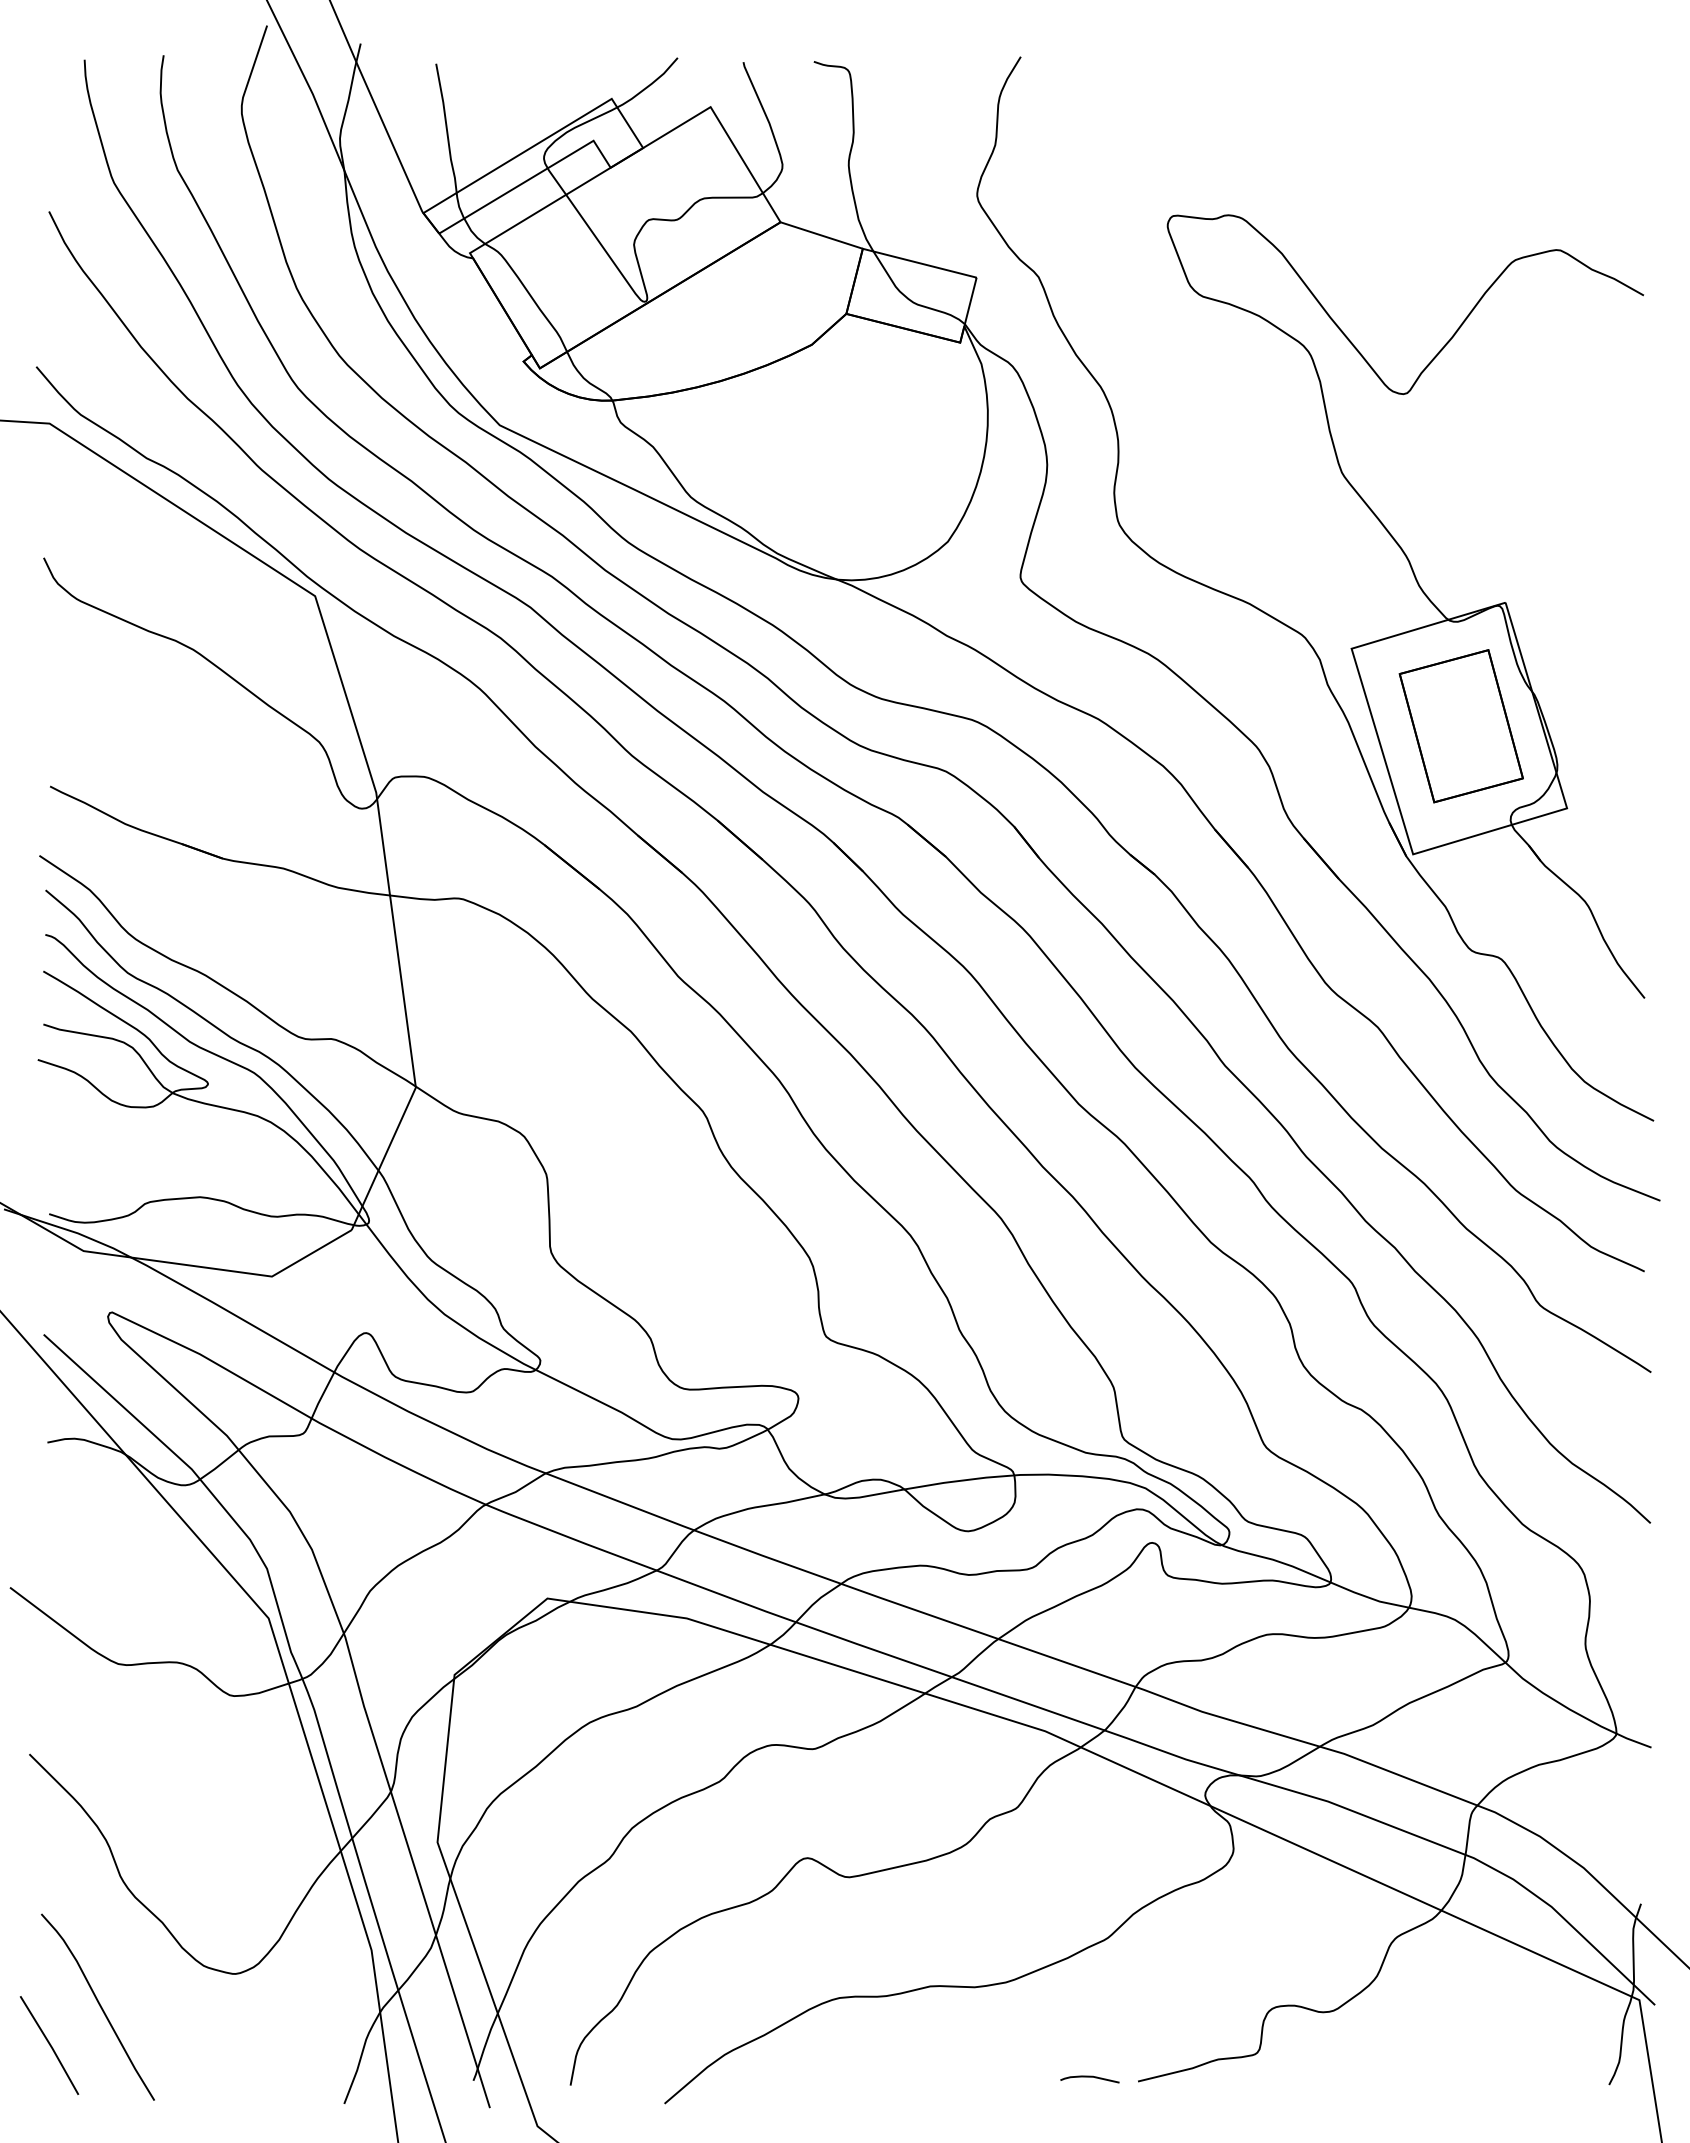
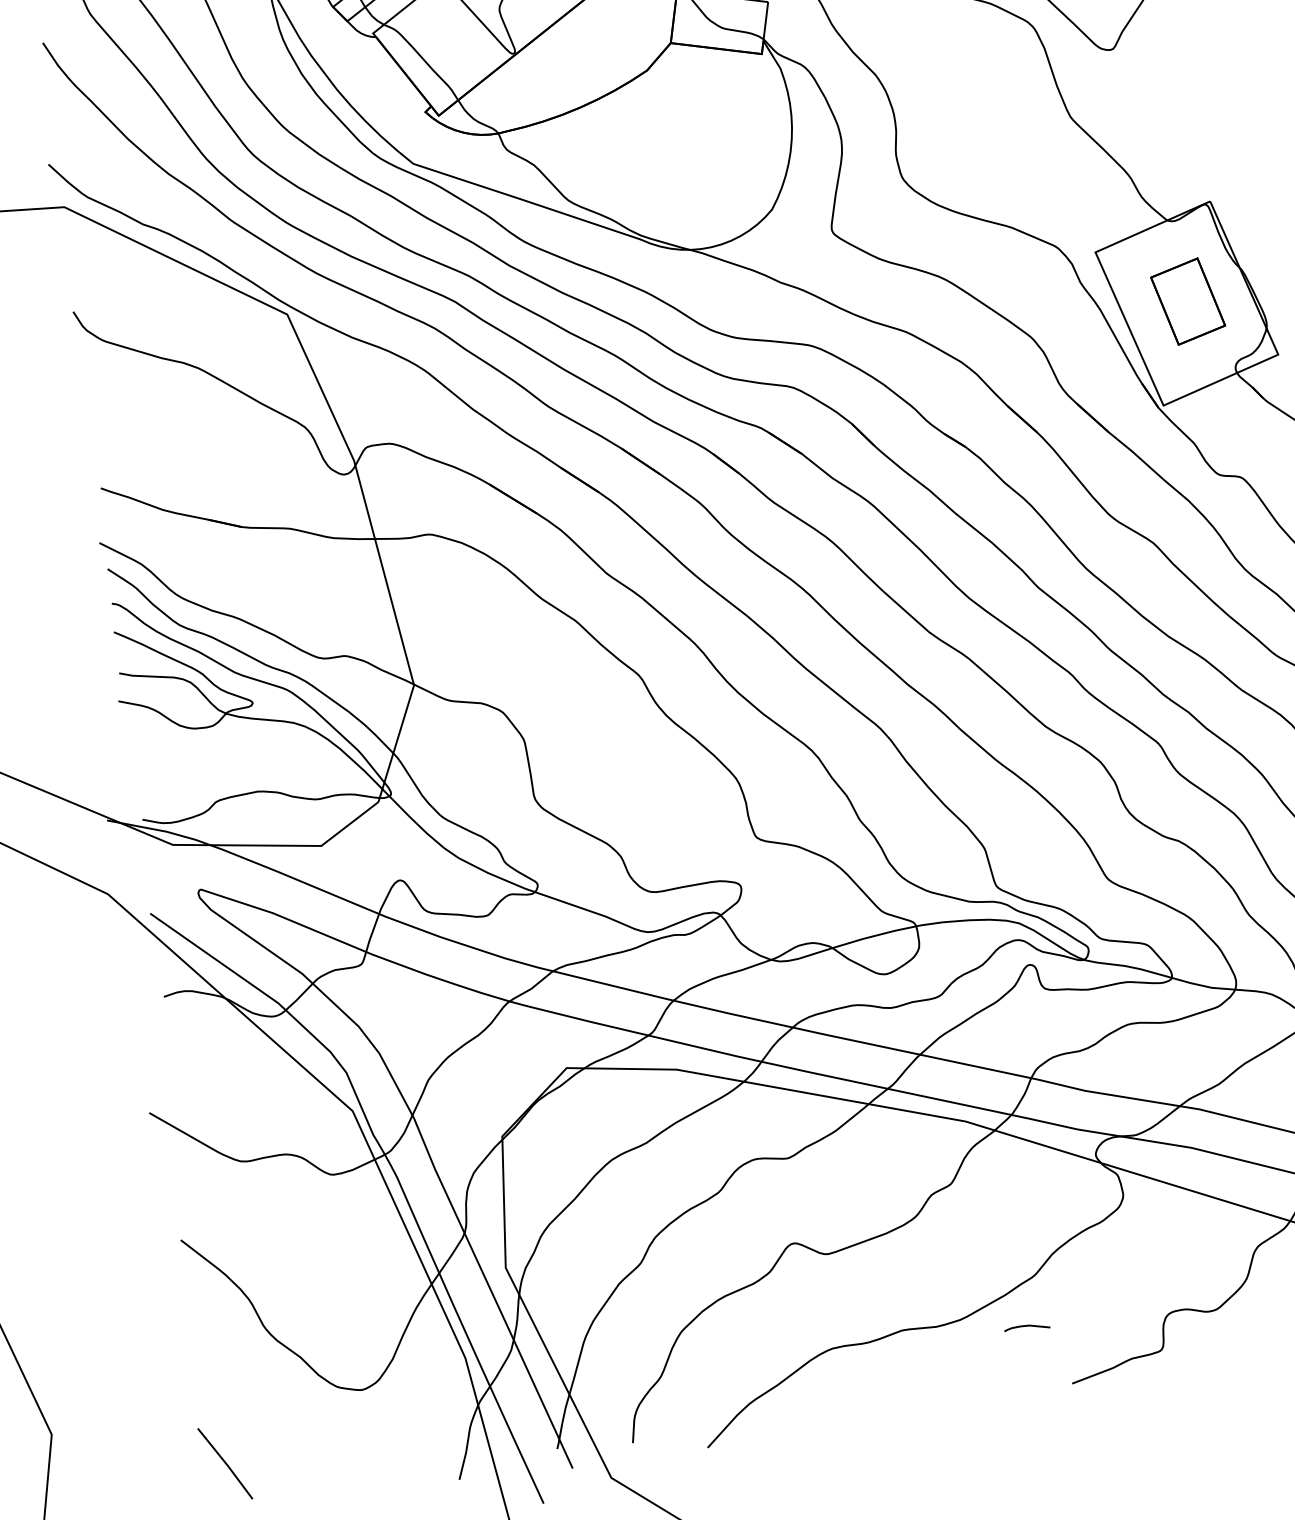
part: (1460, 726) -> (1187, 301), size x0.7
curve: (99, 2006) -> (260, 1428), removed
curve: (1089, 2077) -> (1026, 1326), moved

